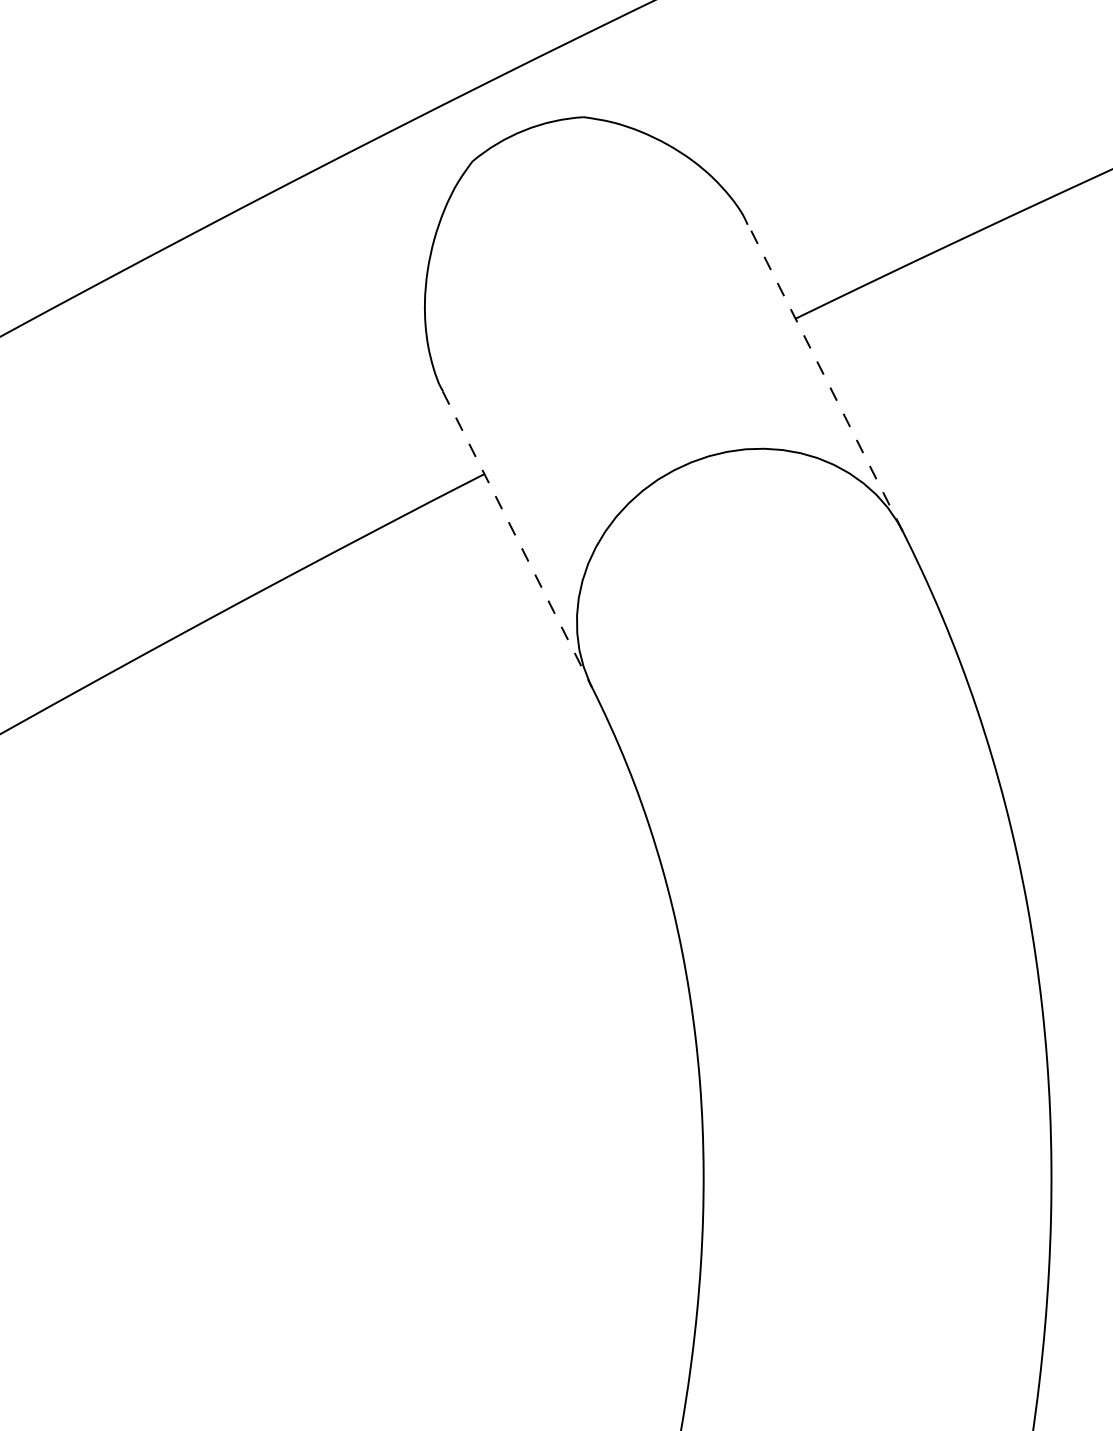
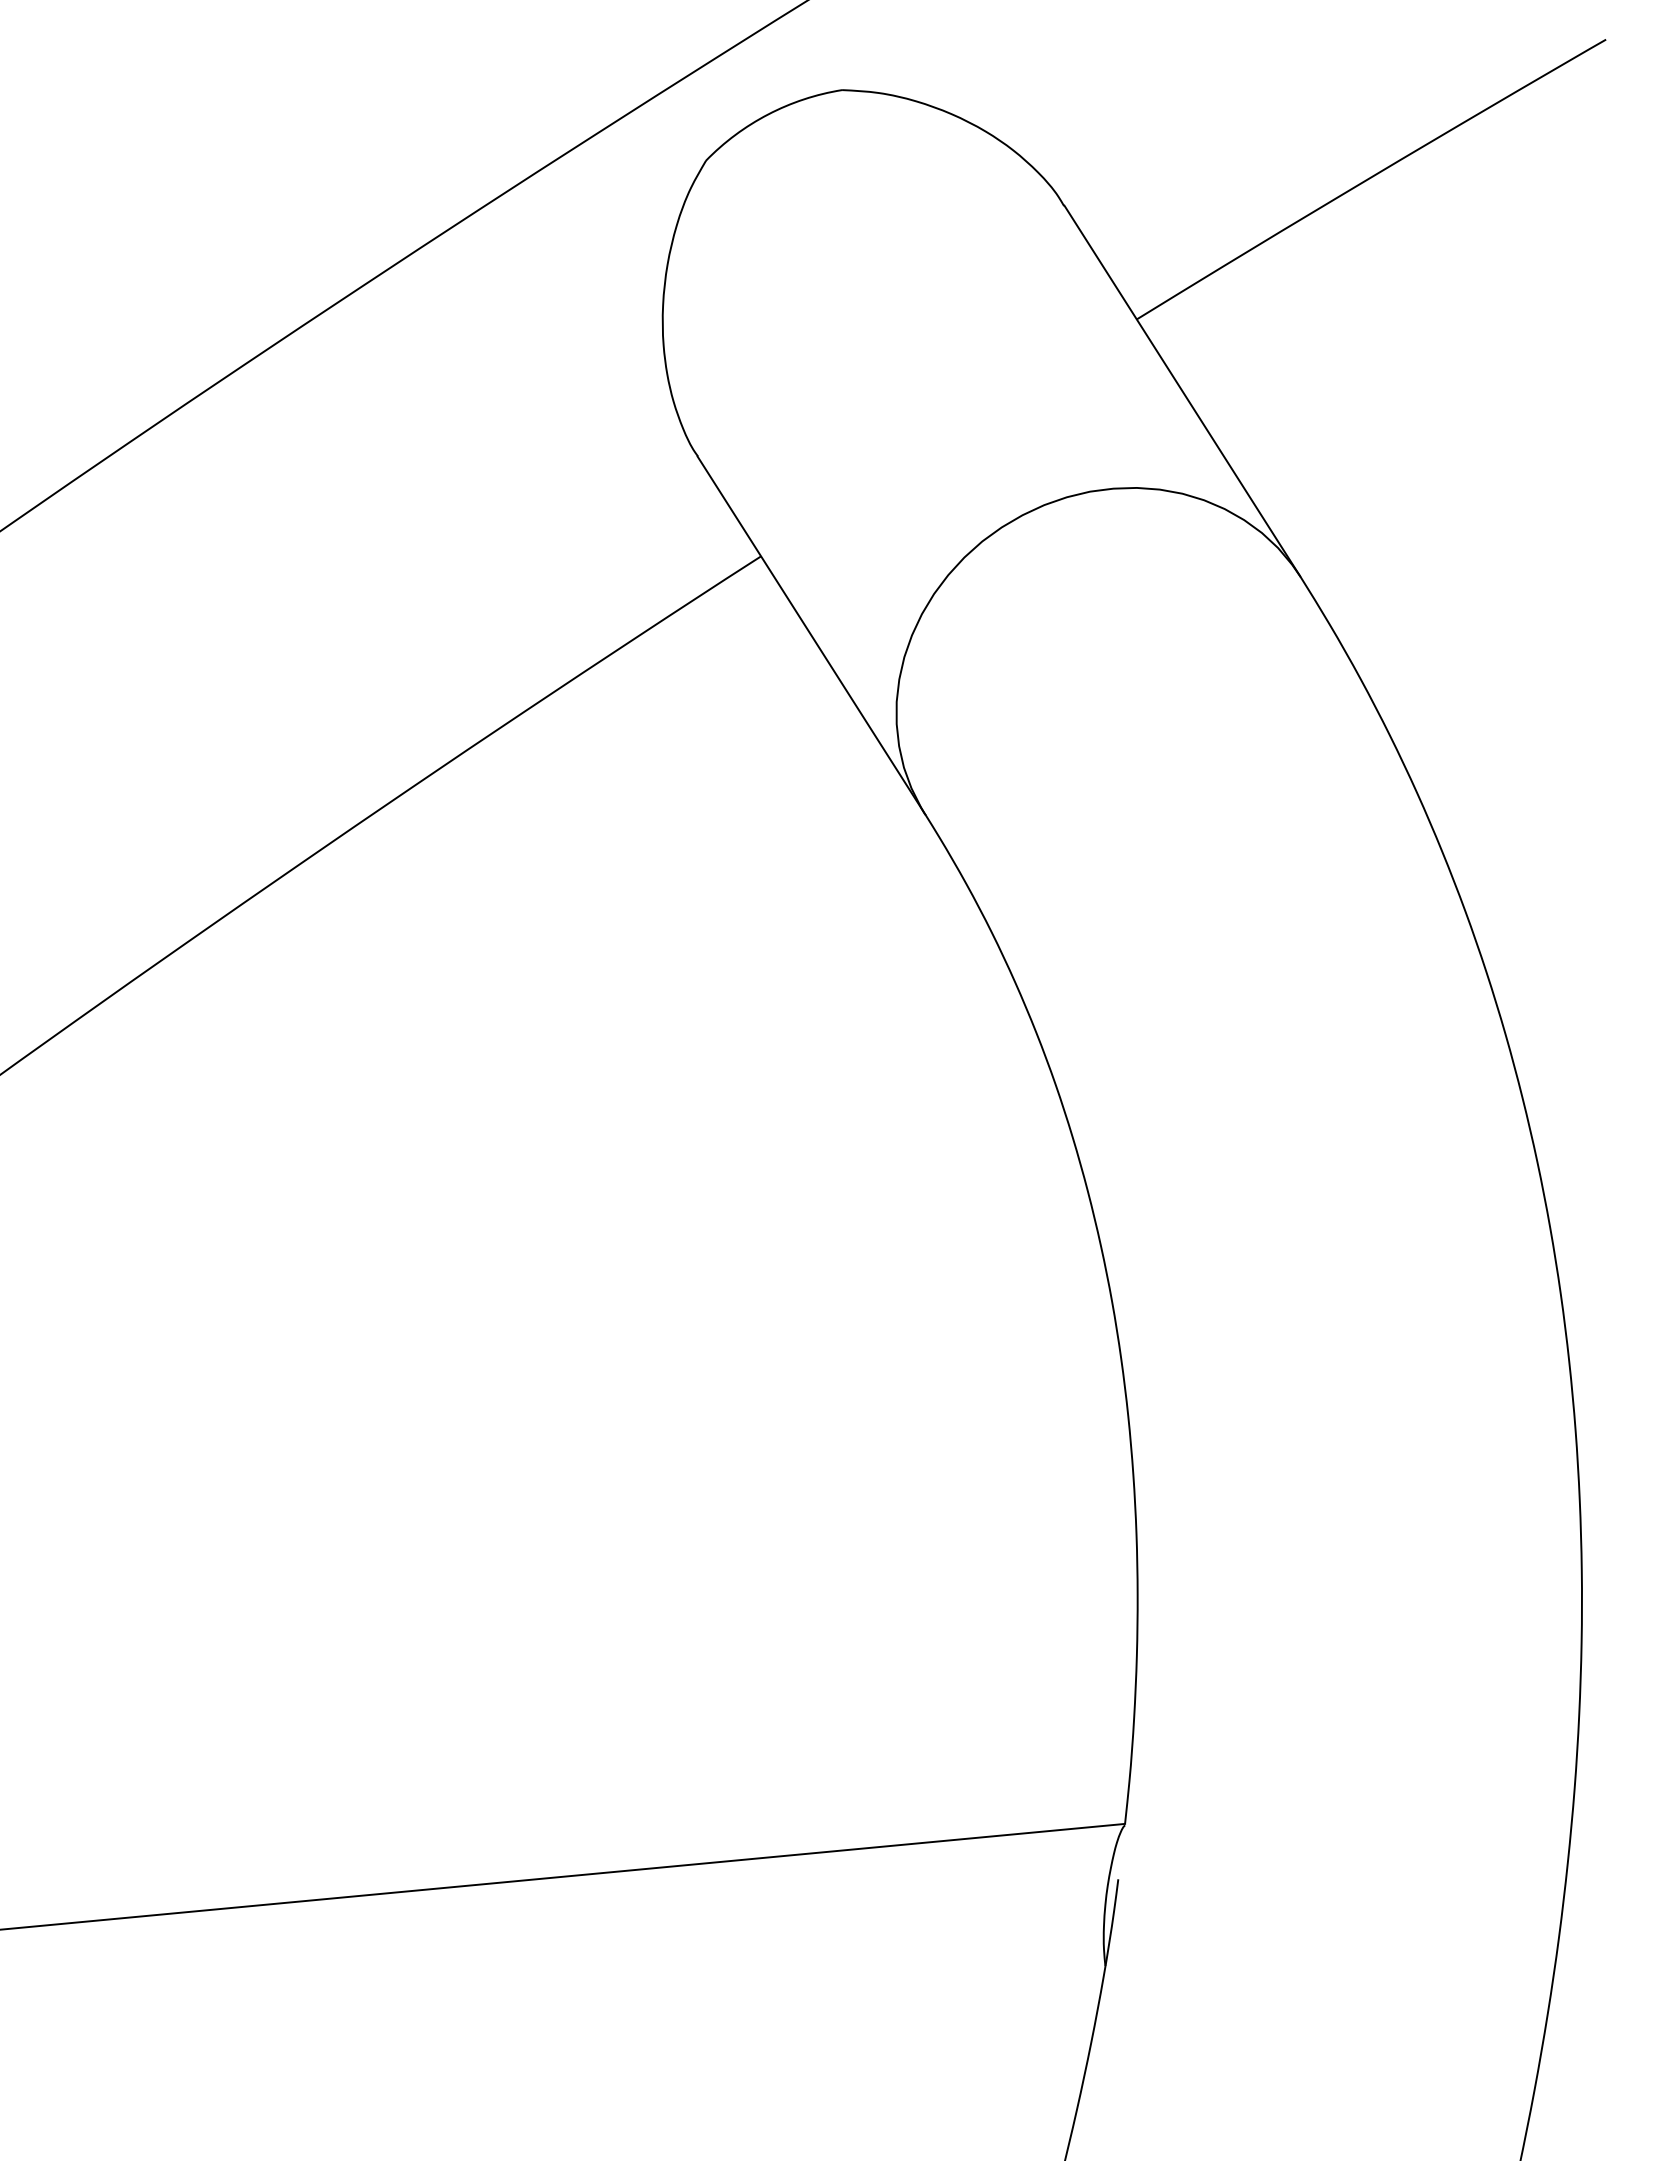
line: (825, 377) -> (1182, 390), dashed -> solid
line: (517, 540) -> (811, 636), dashed -> solid

